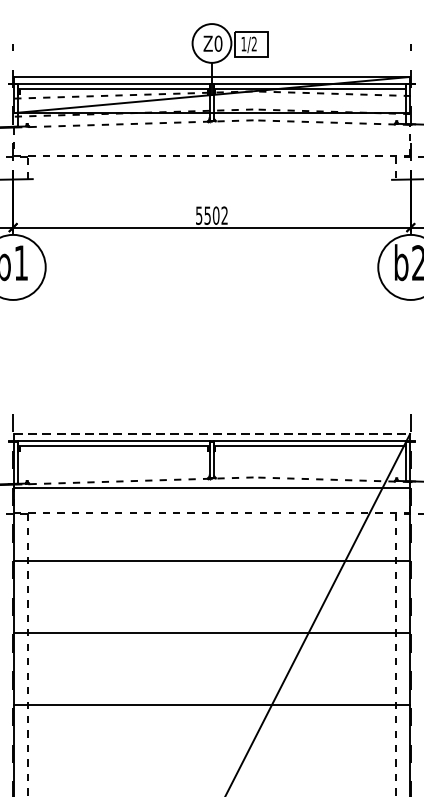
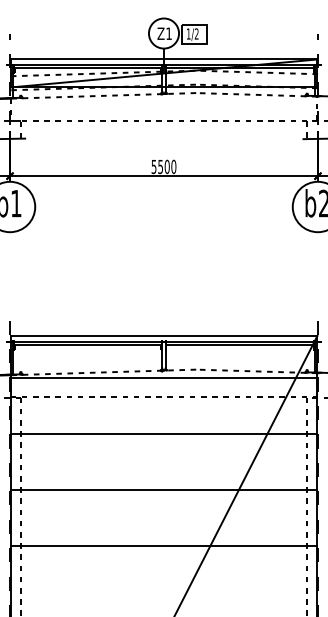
text: (219, 43) -> (169, 33), Z0 -> Z1
text: (224, 216) -> (173, 167), 5502 -> 5500
line: (212, 434) -> (164, 336), dashed -> solid

